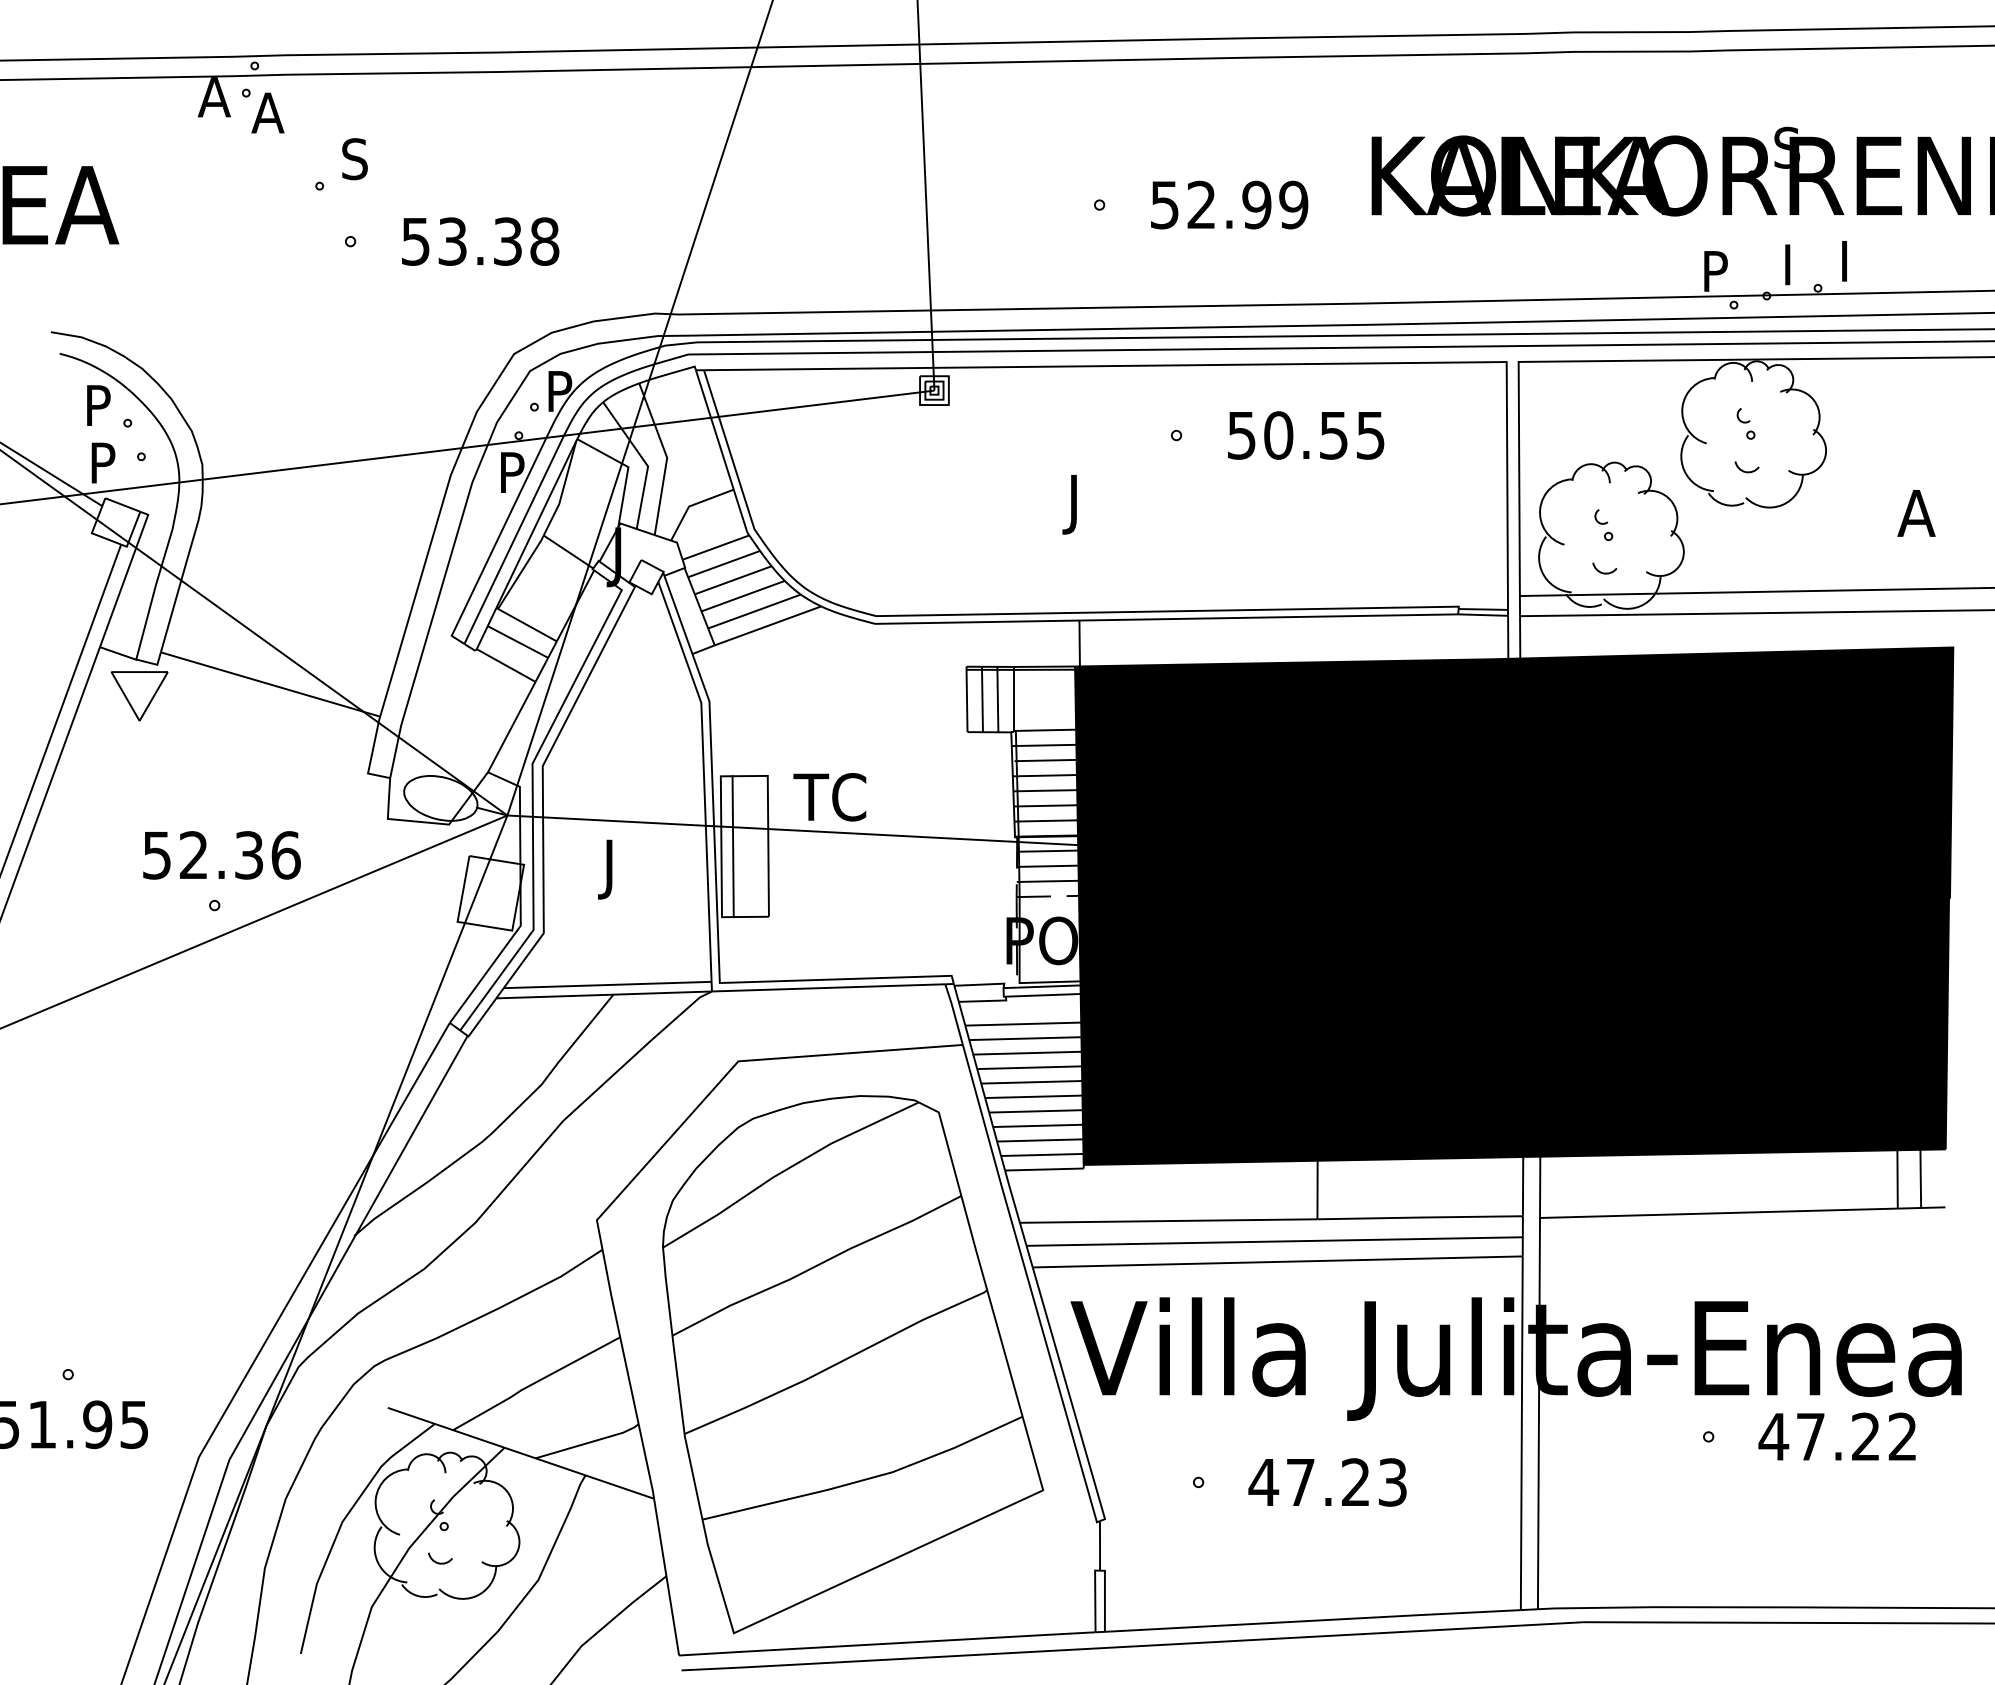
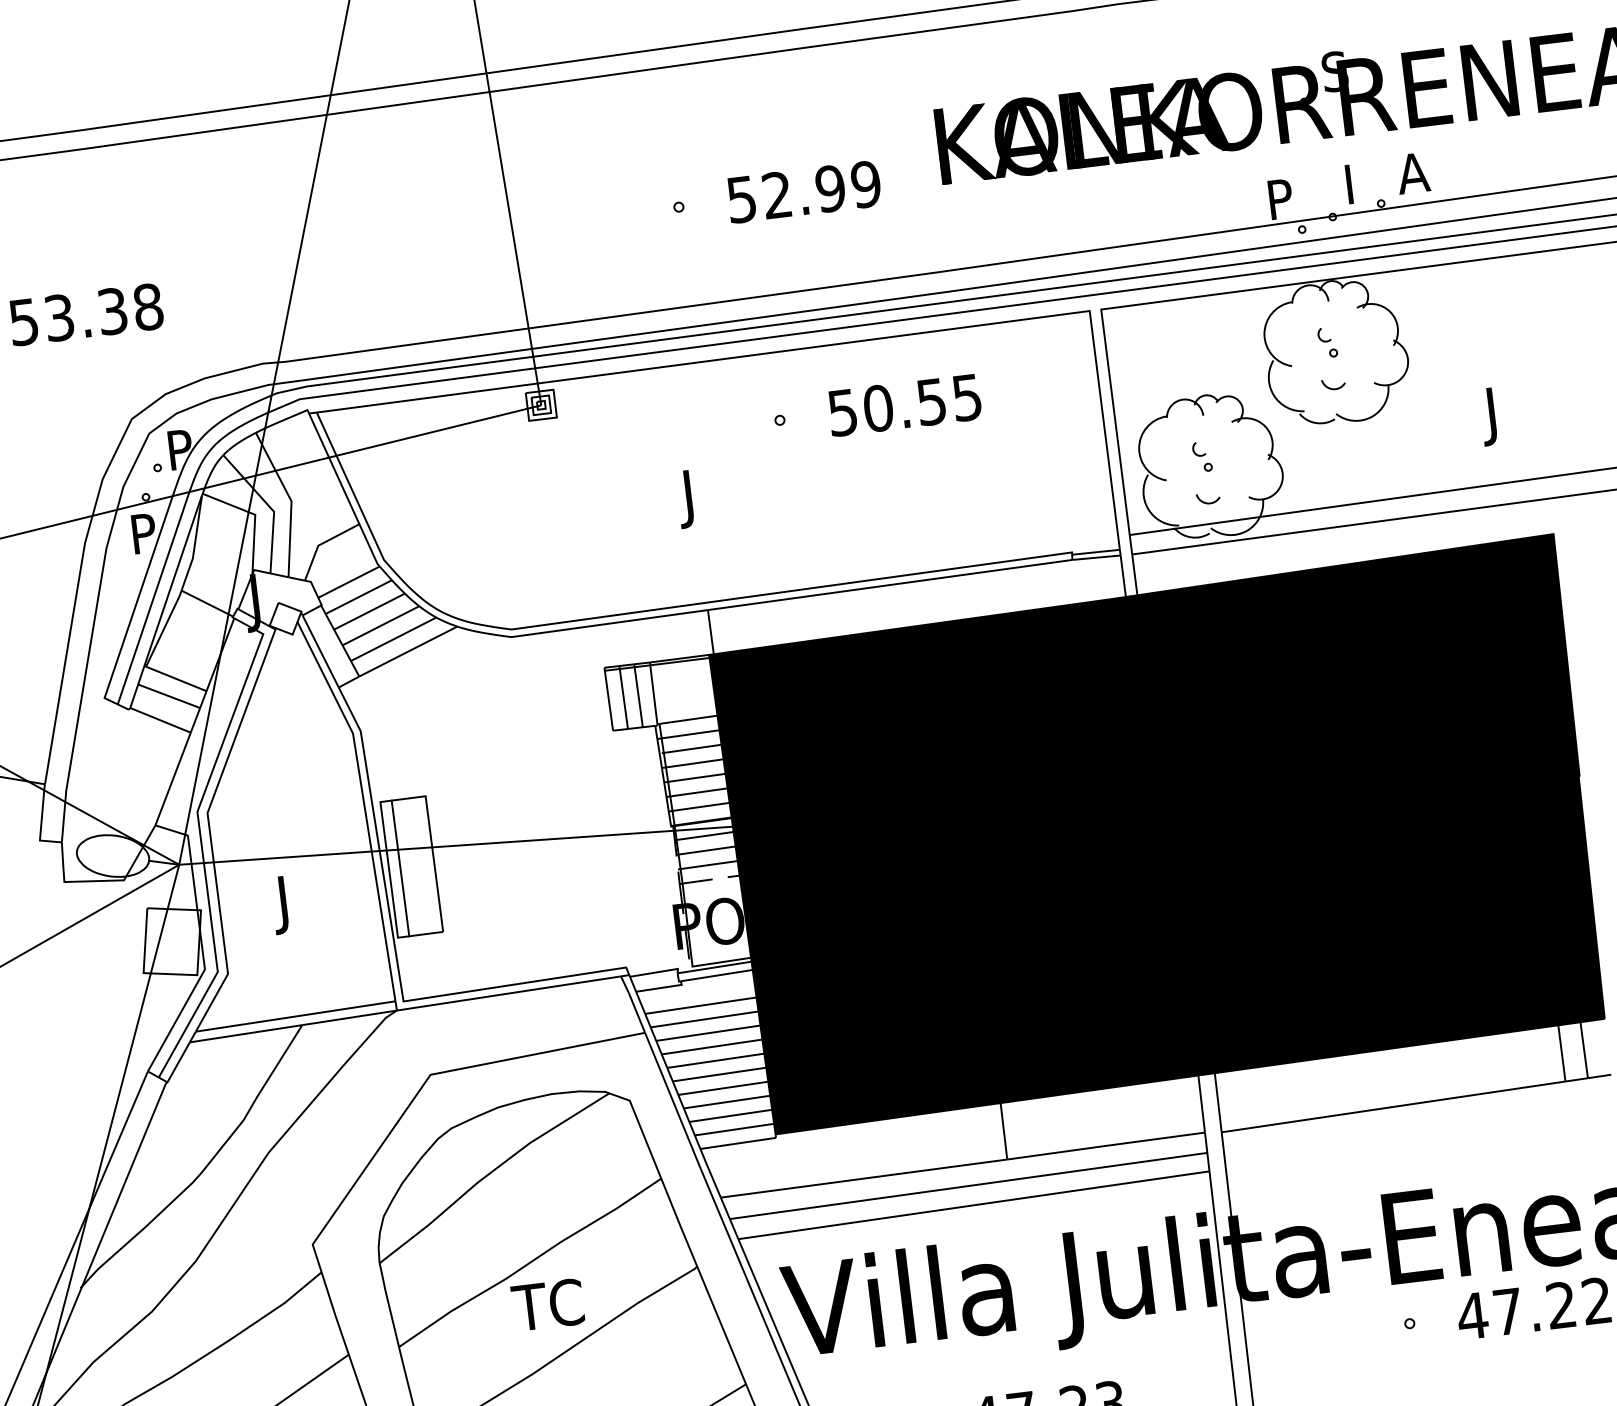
text: (1853, 261) -> (1412, 173), I -> A
text: (1914, 519) -> (1501, 415), A -> J
text: (829, 797) -> (547, 1305), moved

